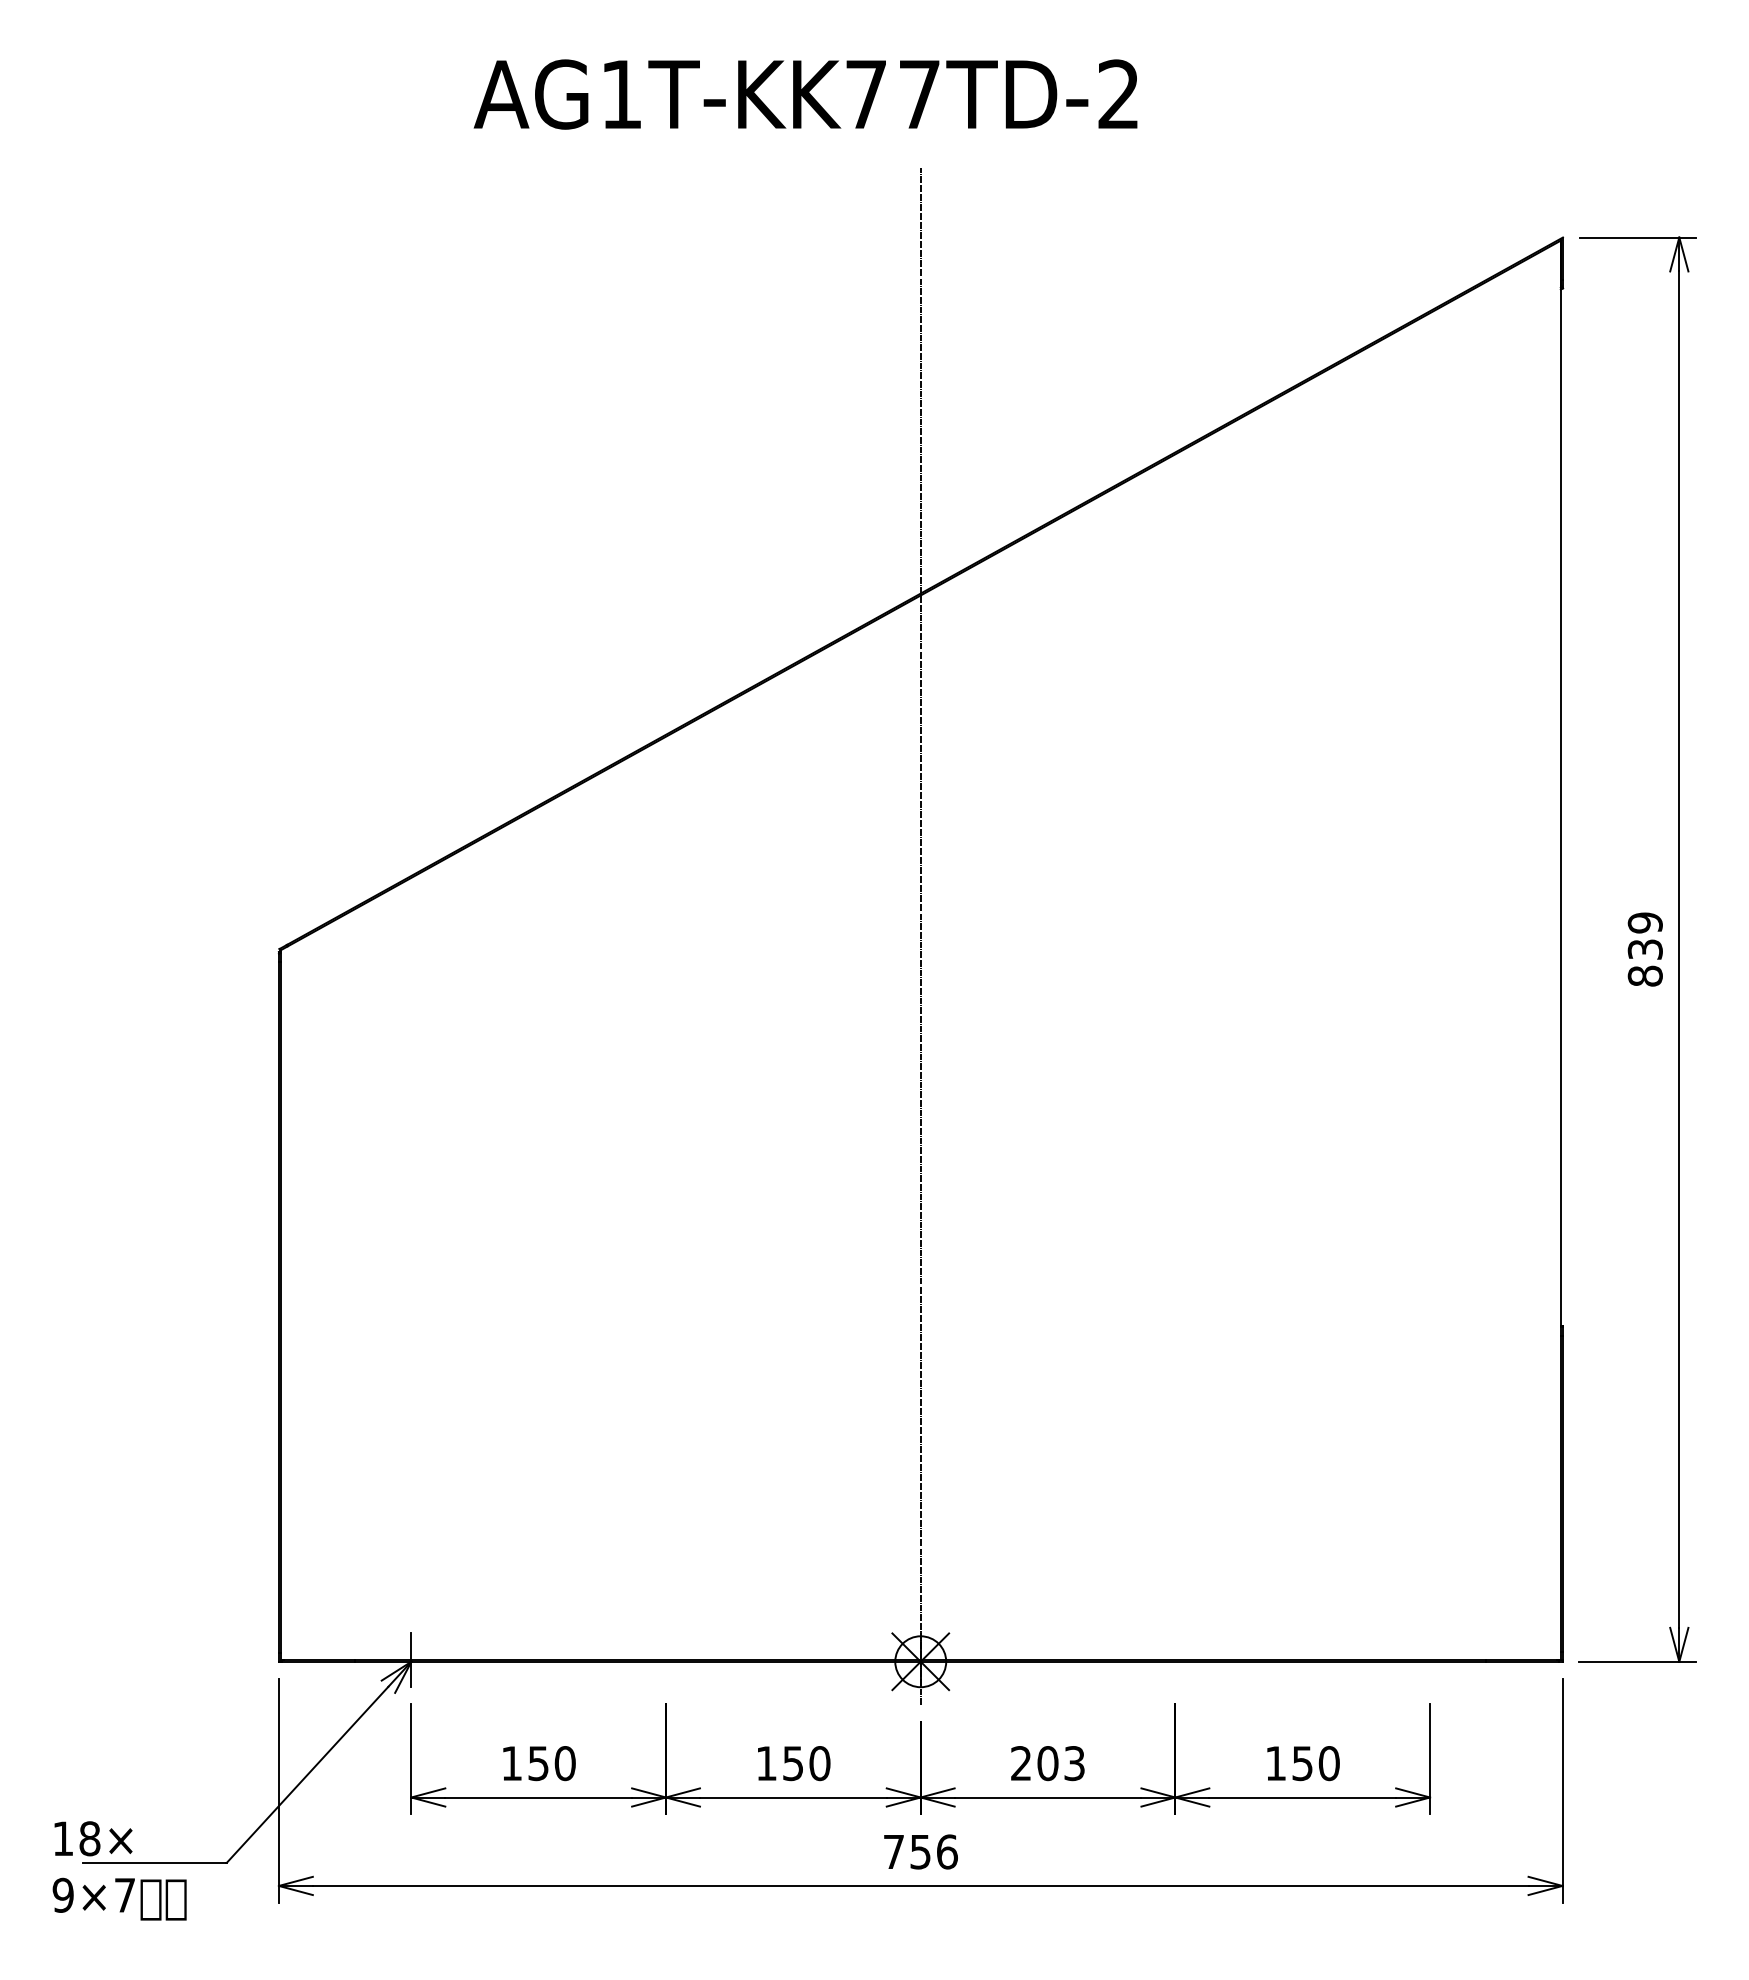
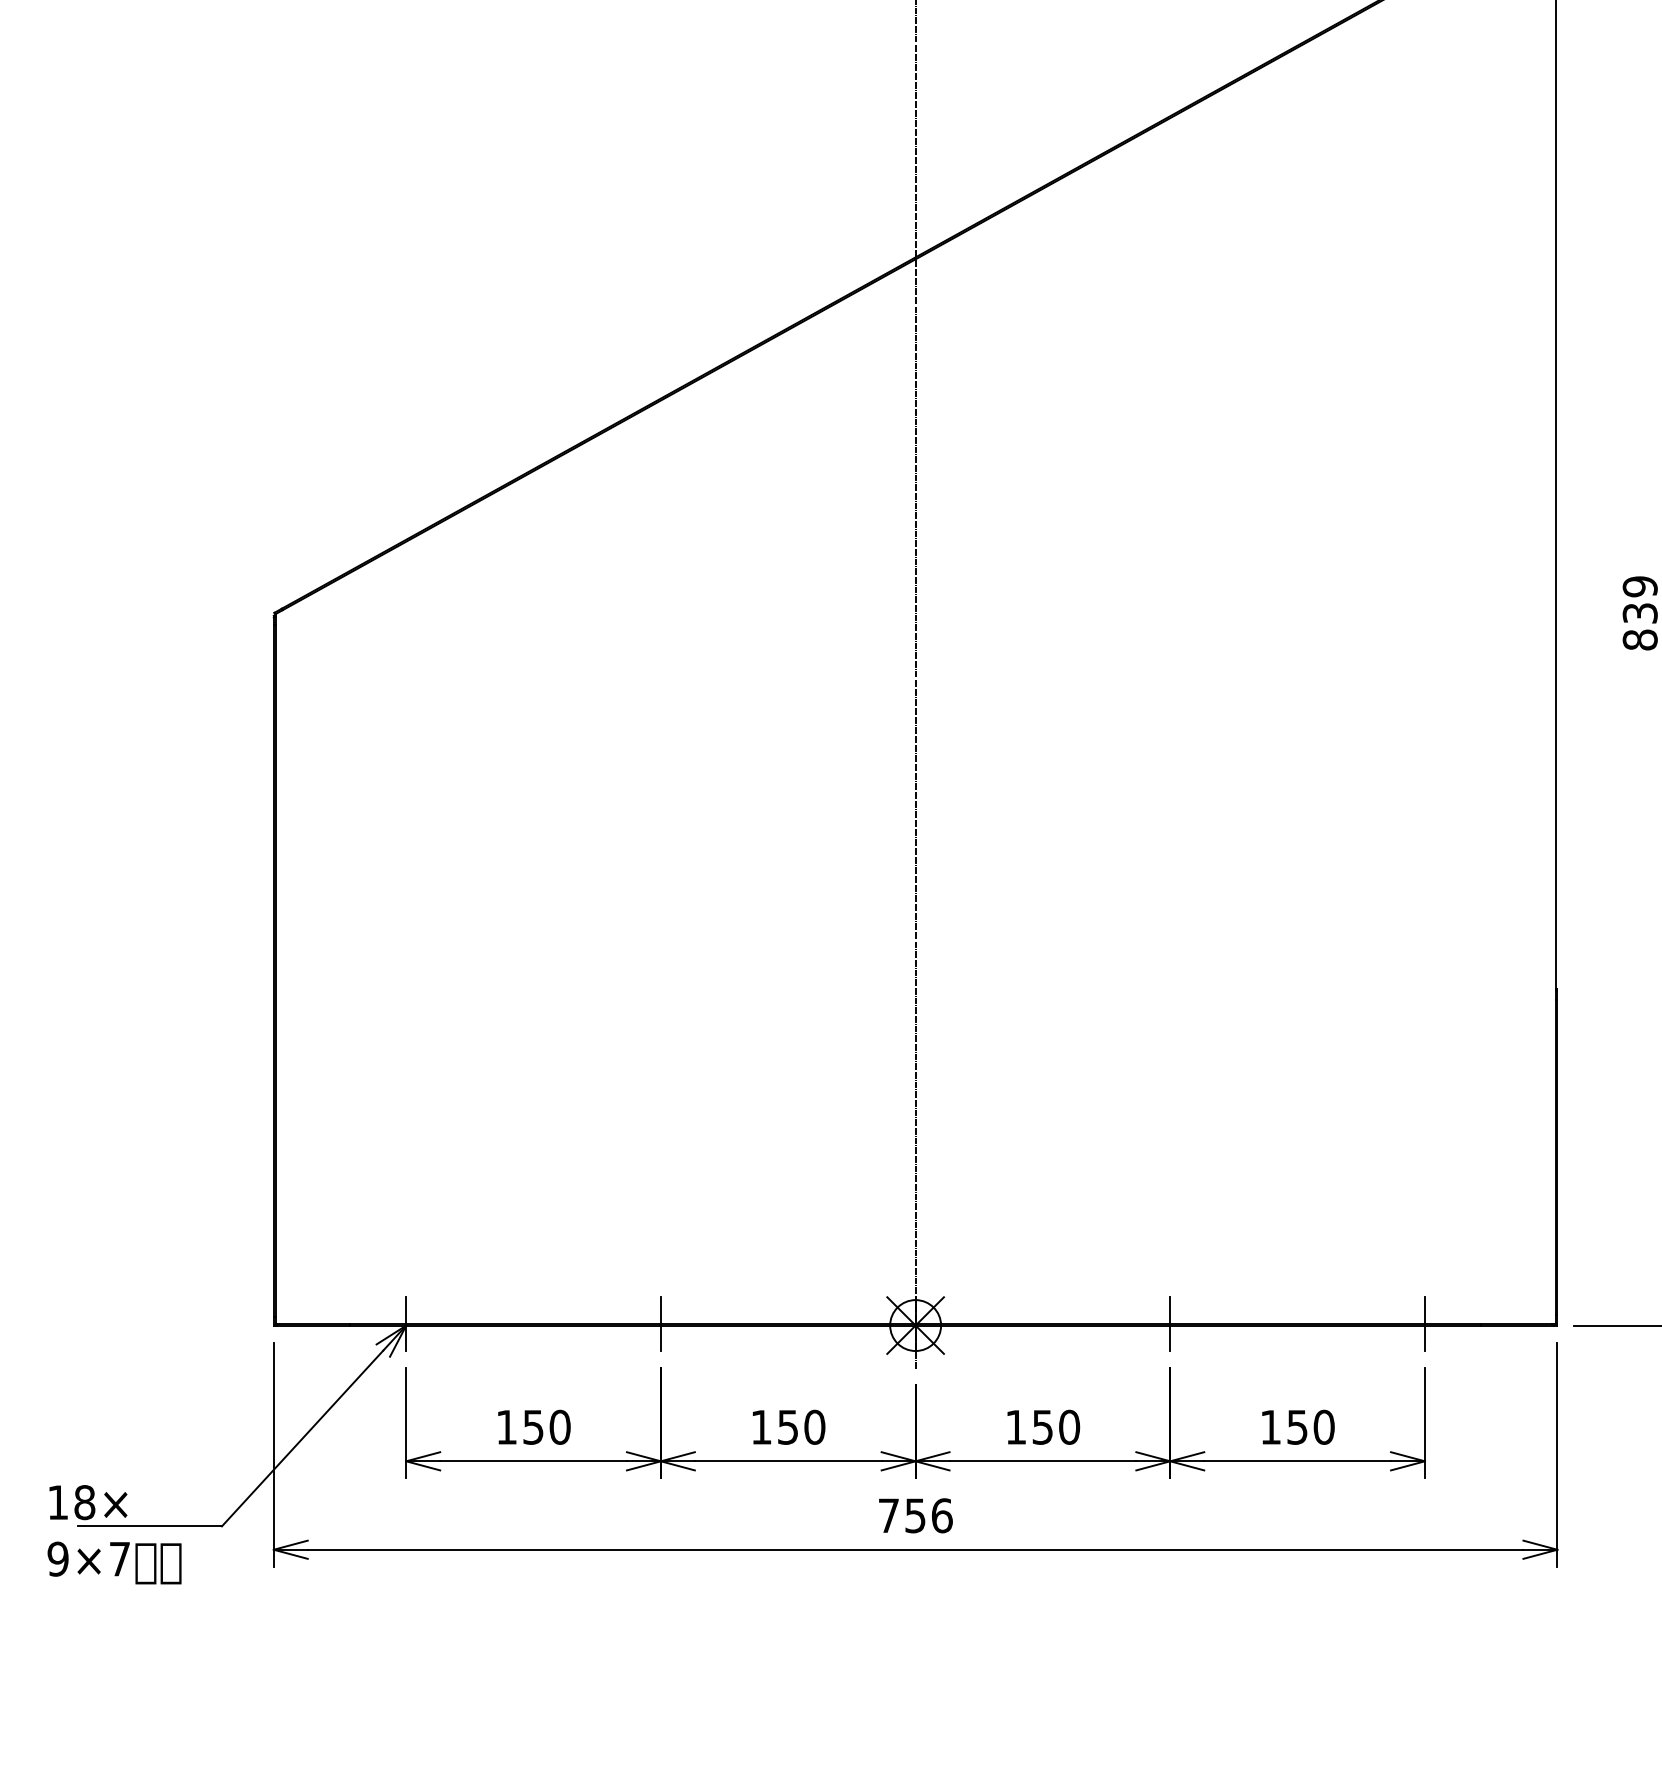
line: (666, 1659) -> (661, 1323), added
line: (1175, 1659) -> (1170, 1323), added
line: (1430, 1659) -> (1425, 1323), added
text: (1048, 1763) -> (1043, 1427), 203 -> 150

